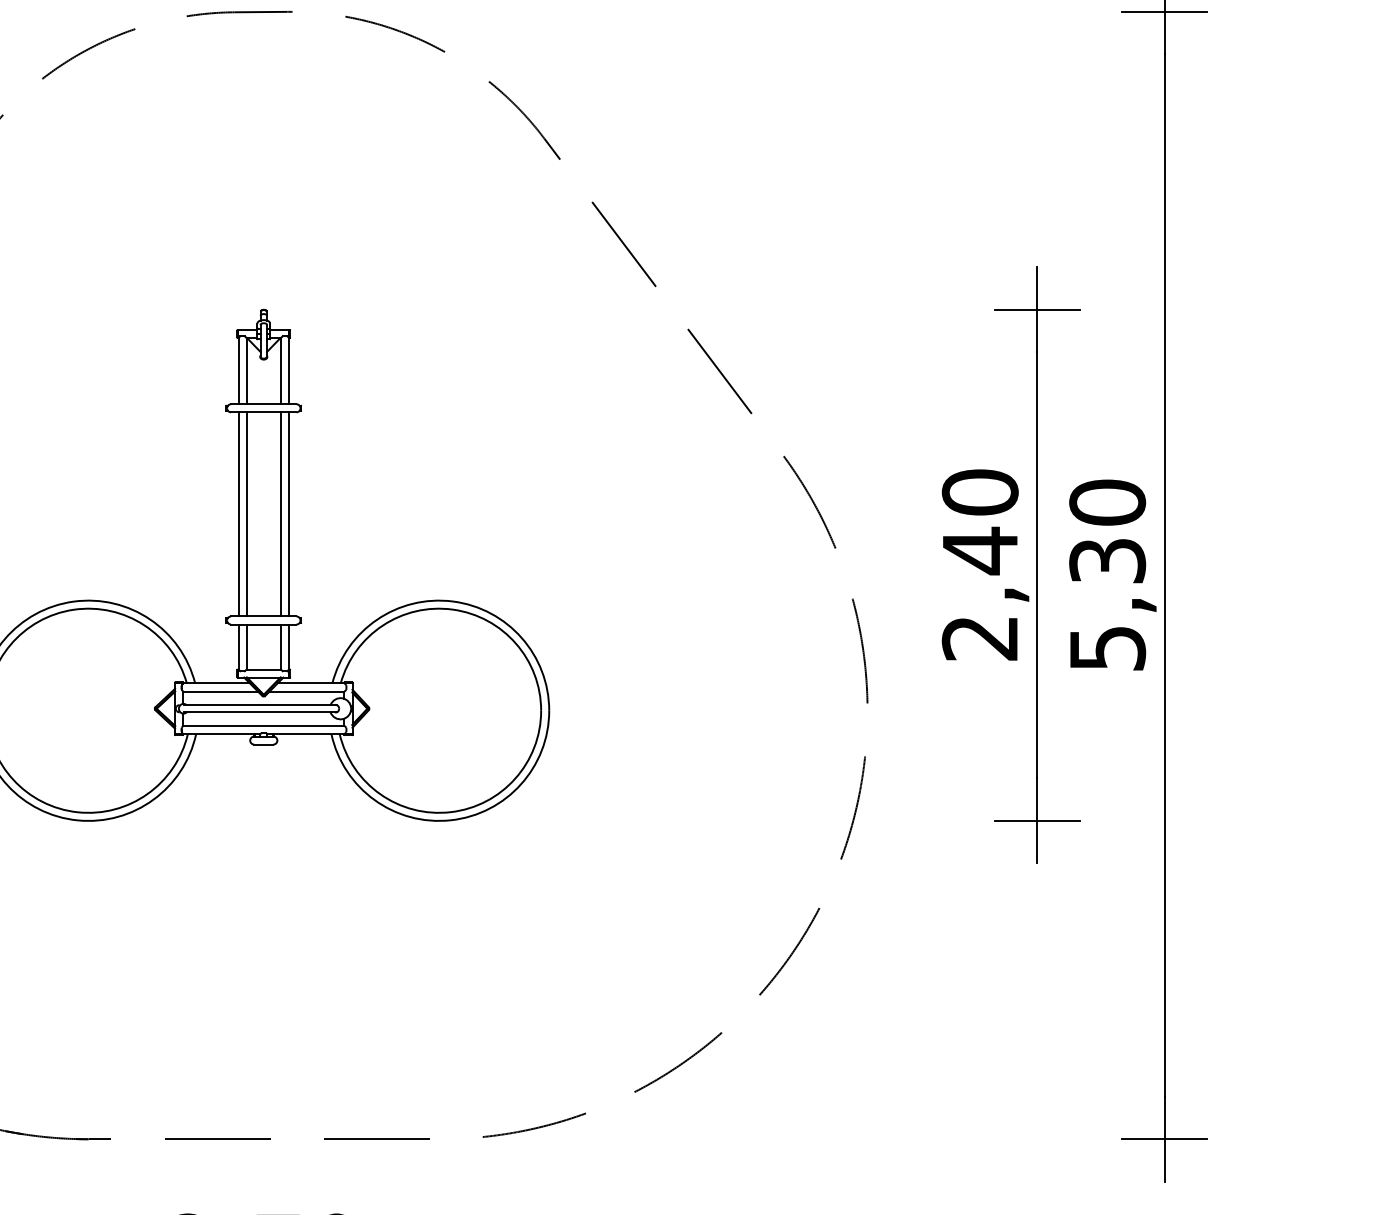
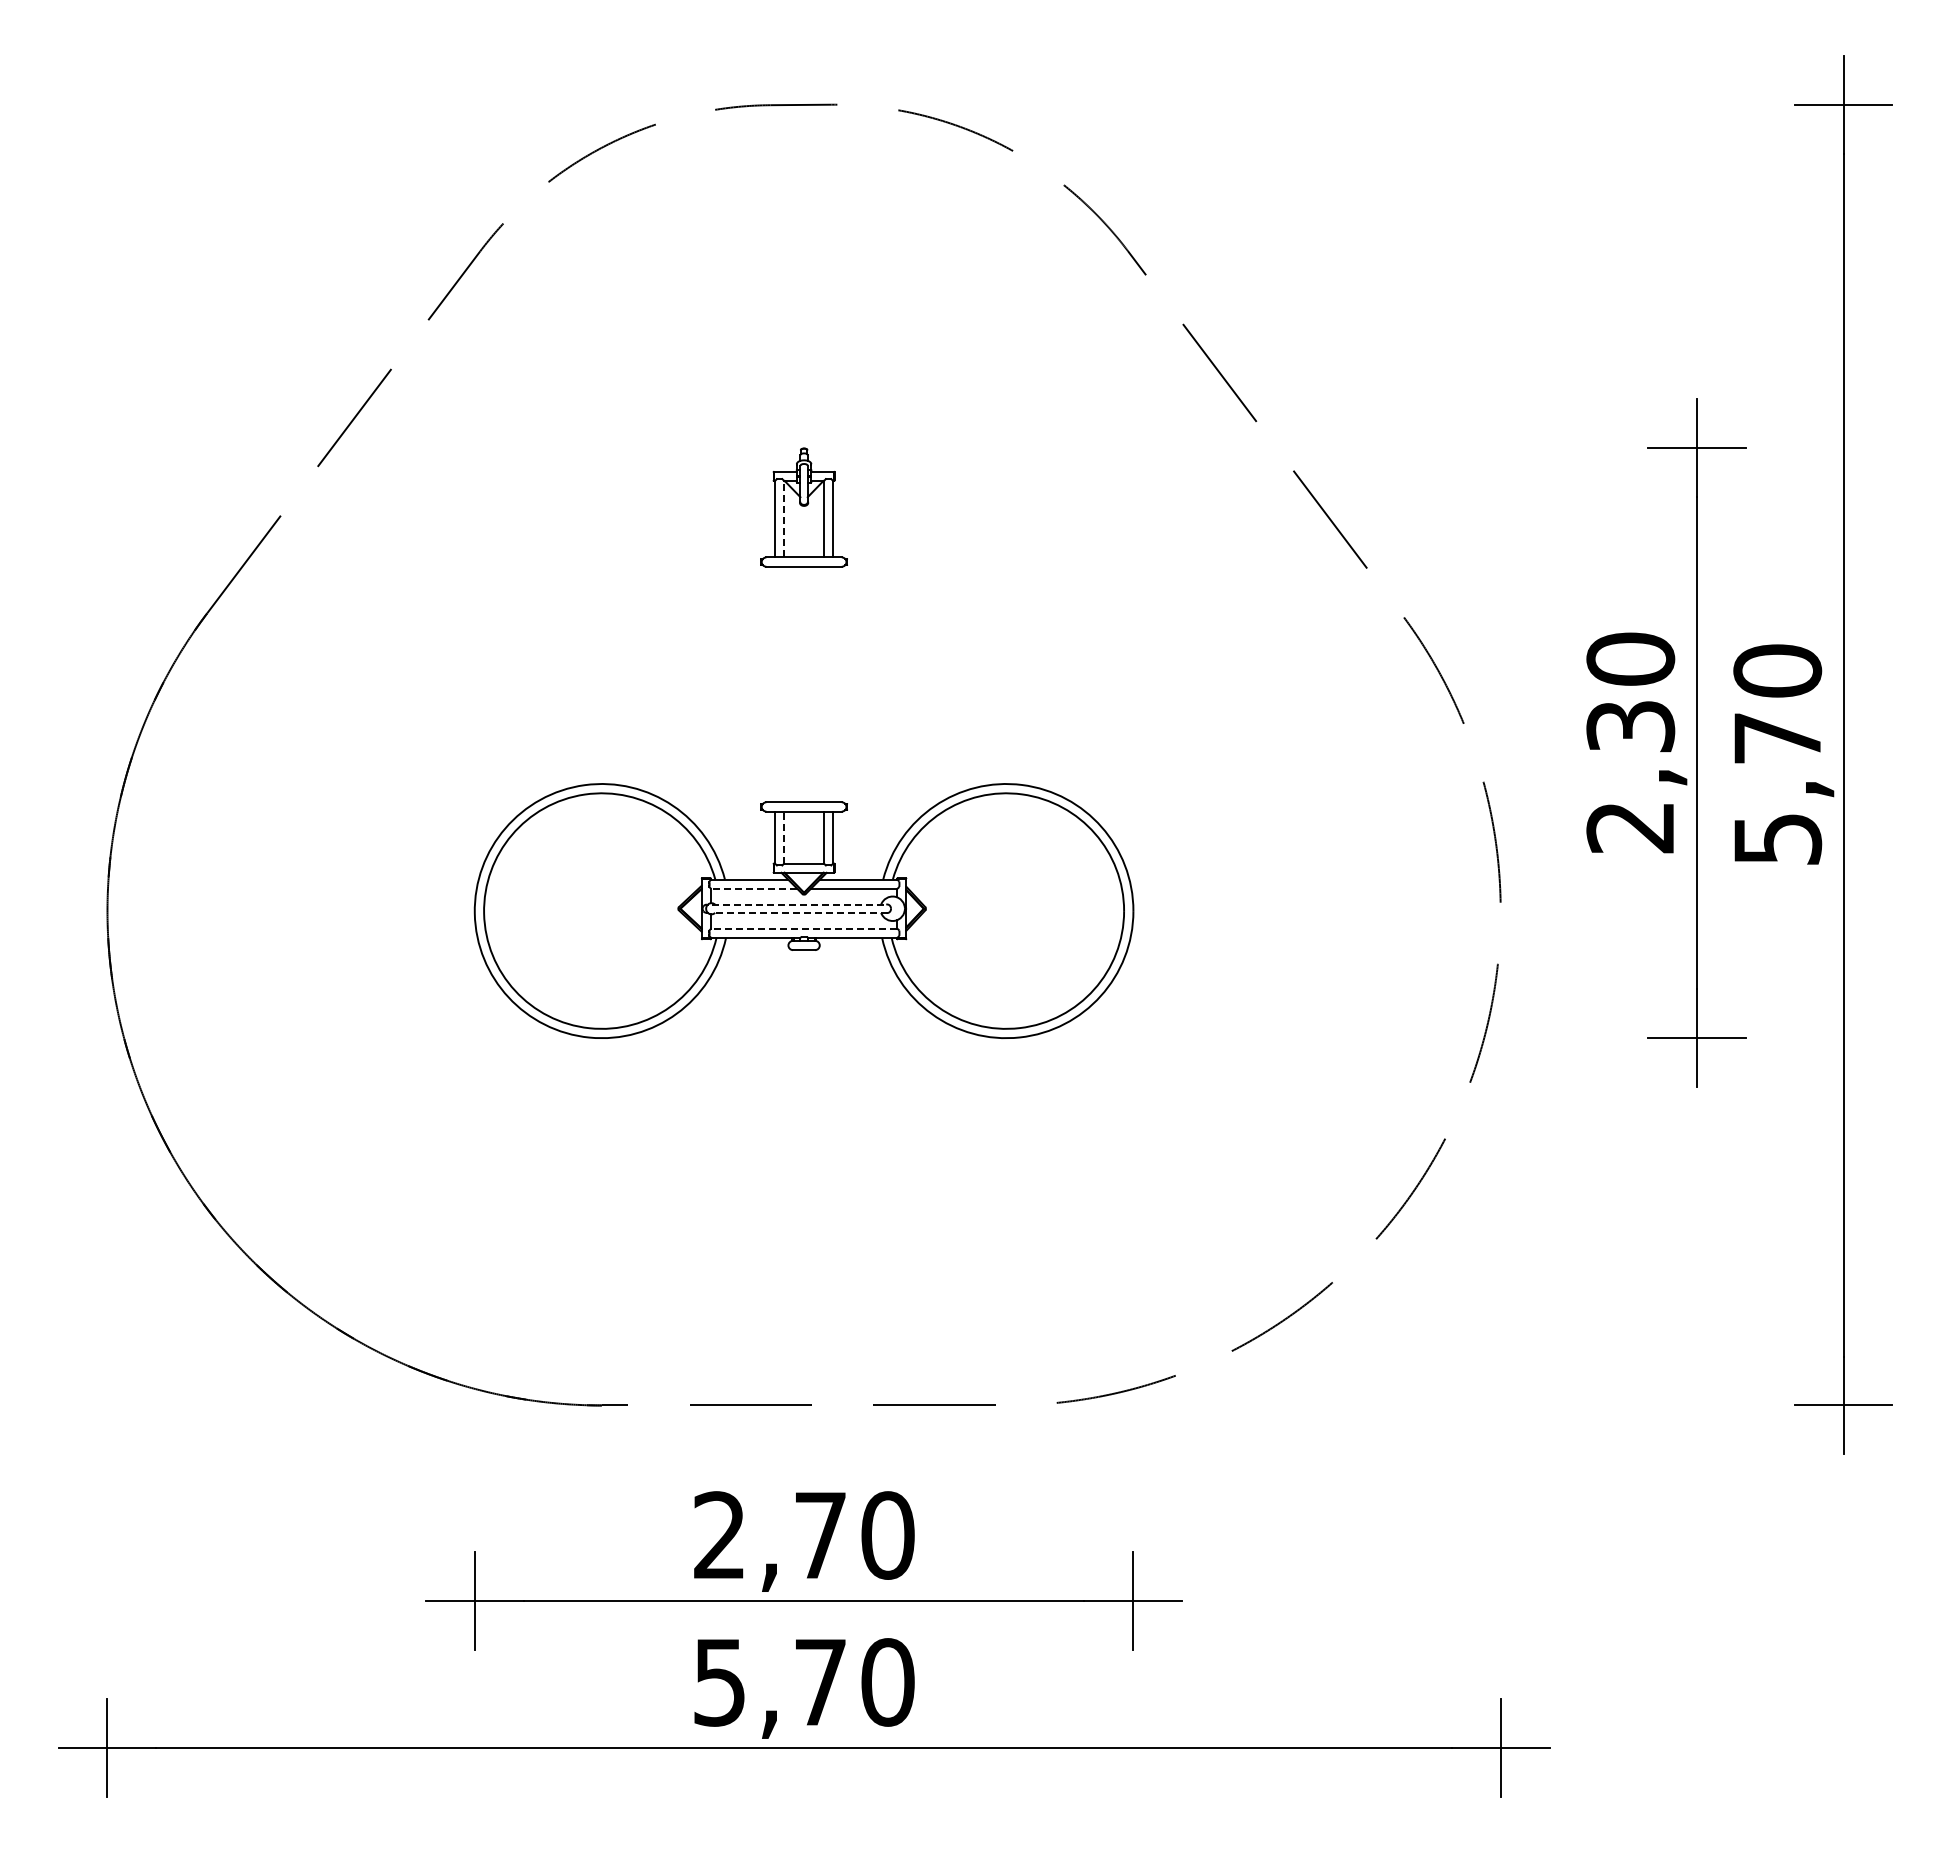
line: (246, 370) -> (784, 518), solid -> dashed
line: (238, 514) -> (774, 684), removed
line: (246, 514) -> (784, 684), removed
line: (280, 514) -> (823, 684), removed
line: (289, 514) -> (833, 684), removed
text: (980, 550) -> (1630, 726), 2,40 -> 2,30
text: (1107, 561) -> (1777, 738), 5,30 -> 5,70
line: (246, 646) -> (784, 837), solid -> dashed
line: (219, 691) -> (753, 888), solid -> dashed
line: (260, 705) -> (800, 904), solid -> dashed
line: (259, 711) -> (799, 912), solid -> dashed
line: (263, 725) -> (803, 928), solid -> dashed

